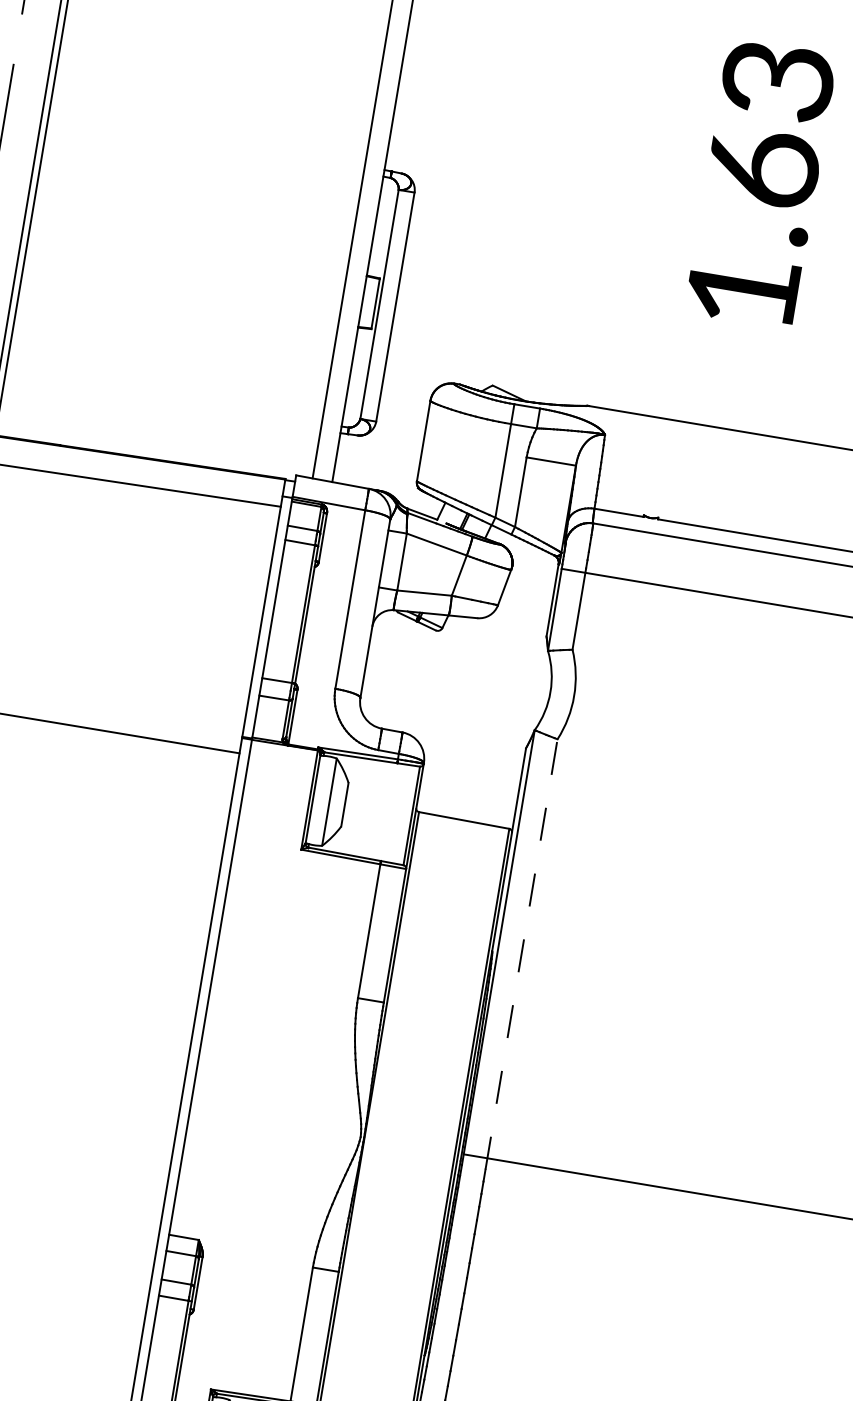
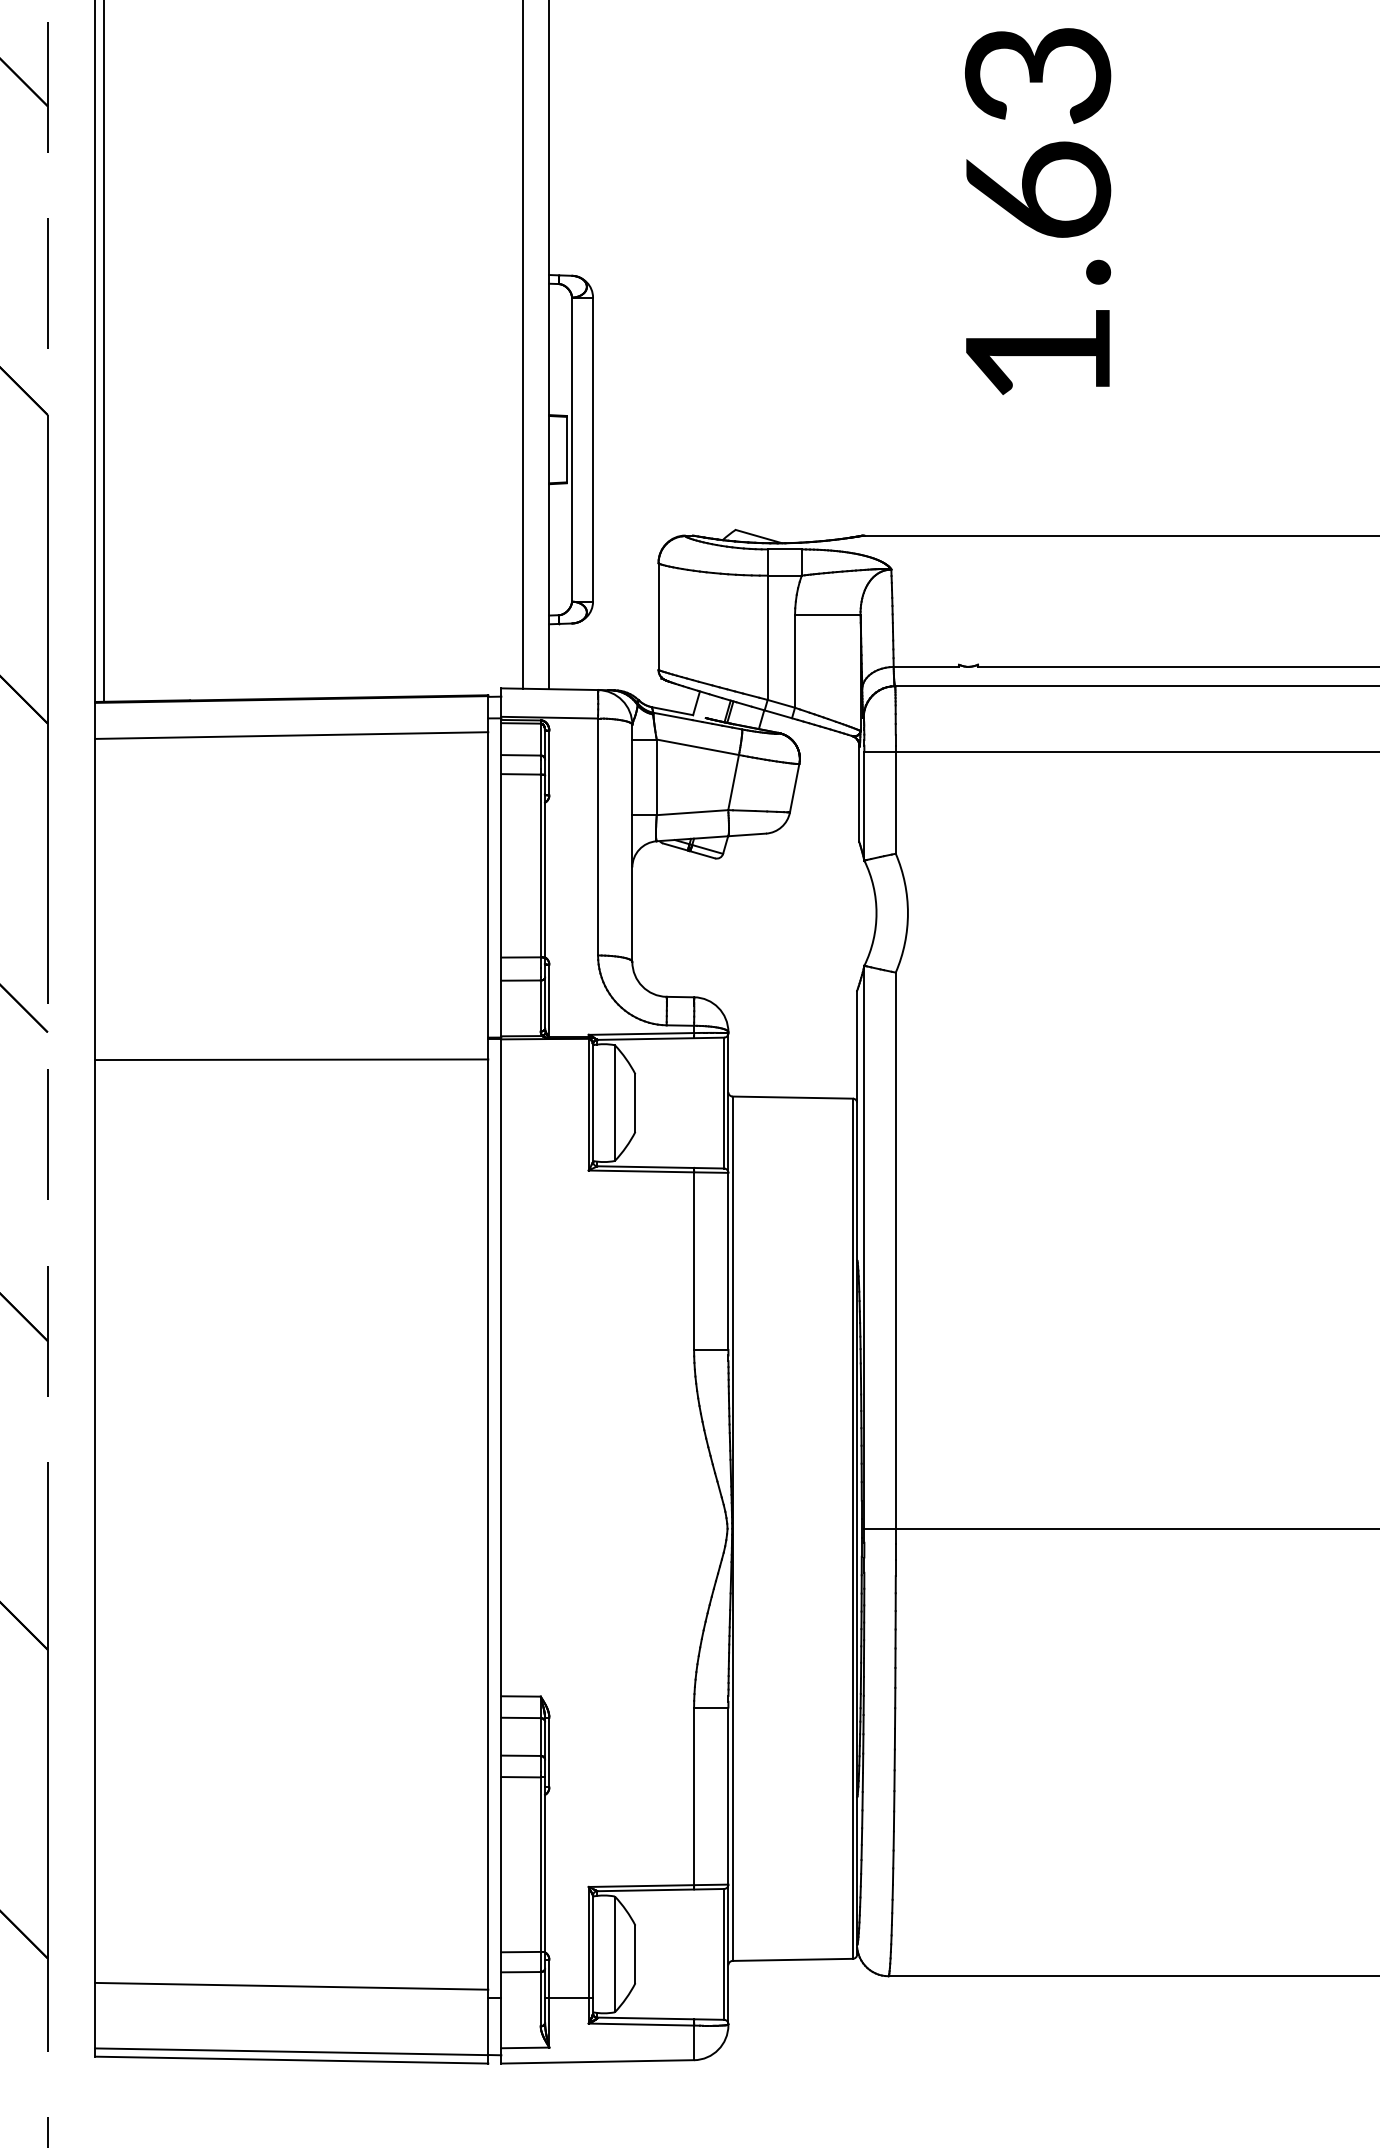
line: (521, 954) -> (895, 1258), dashed -> solid

